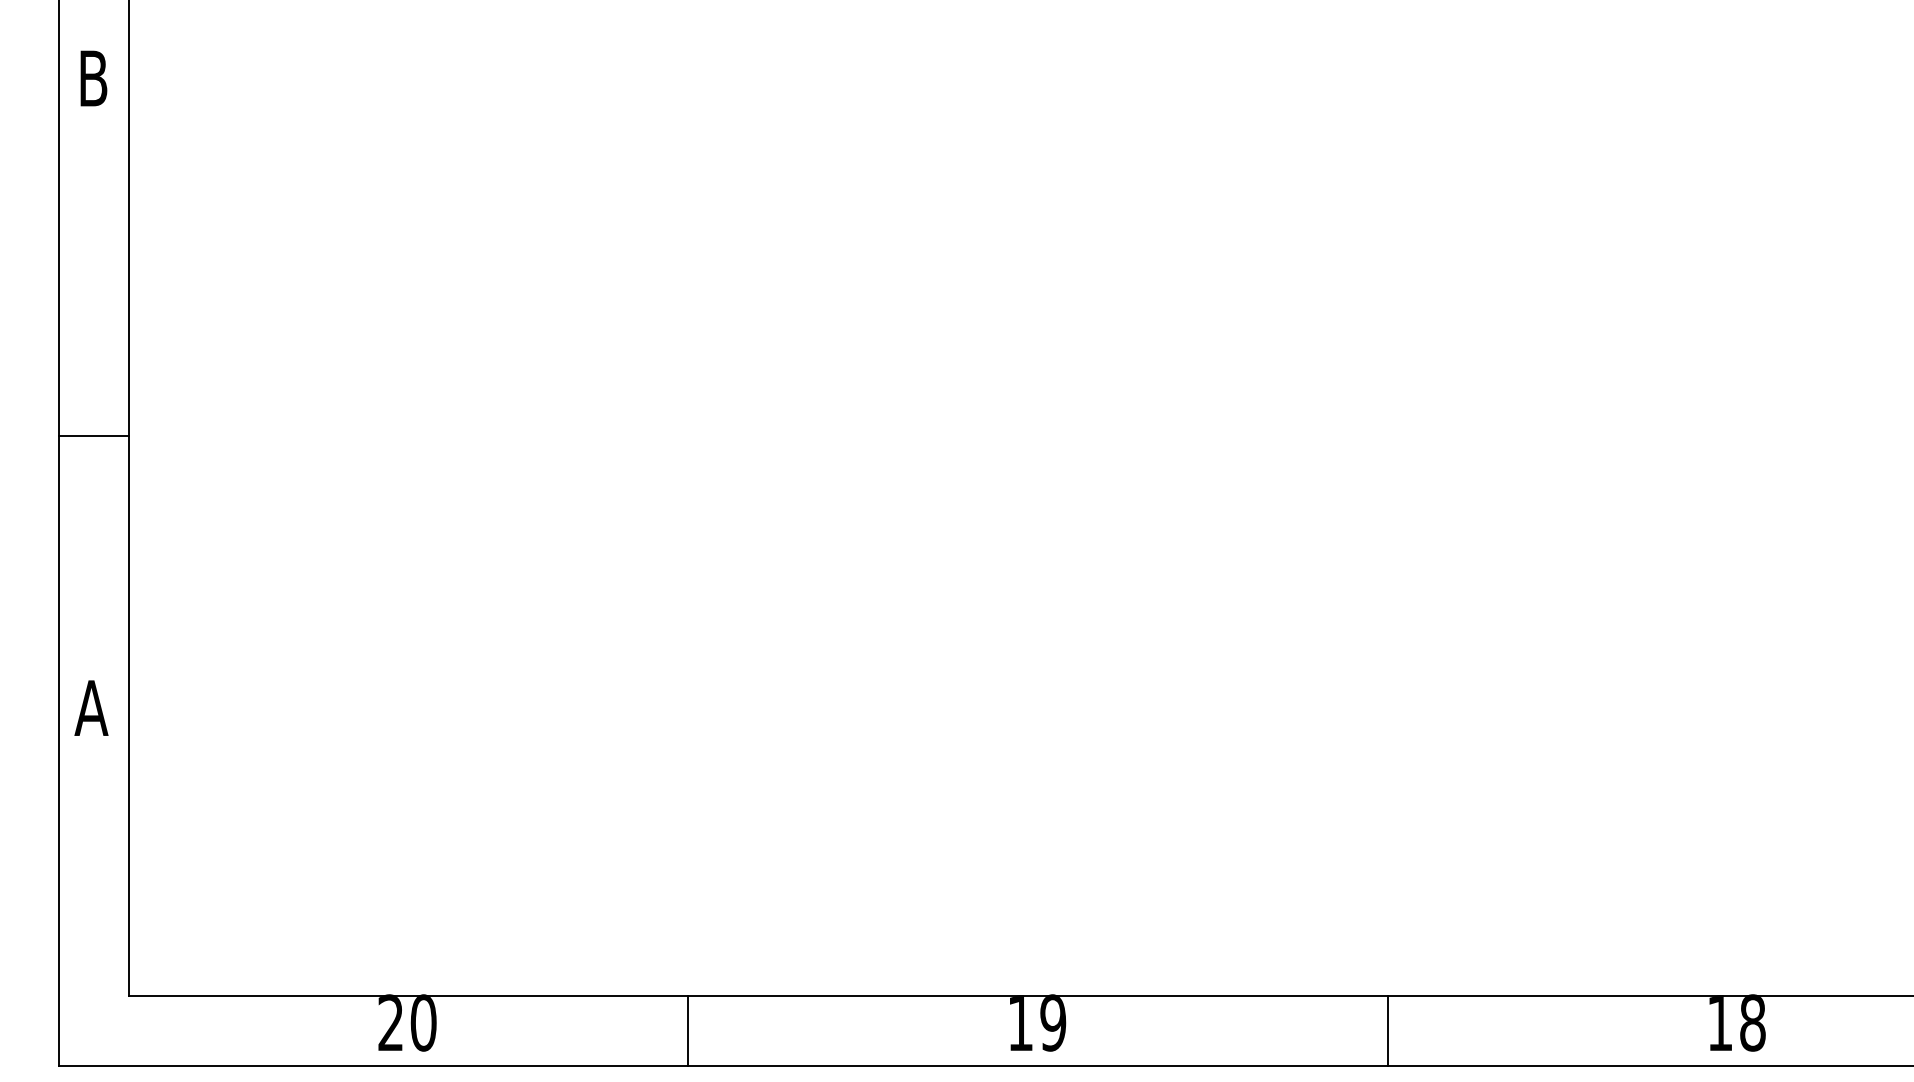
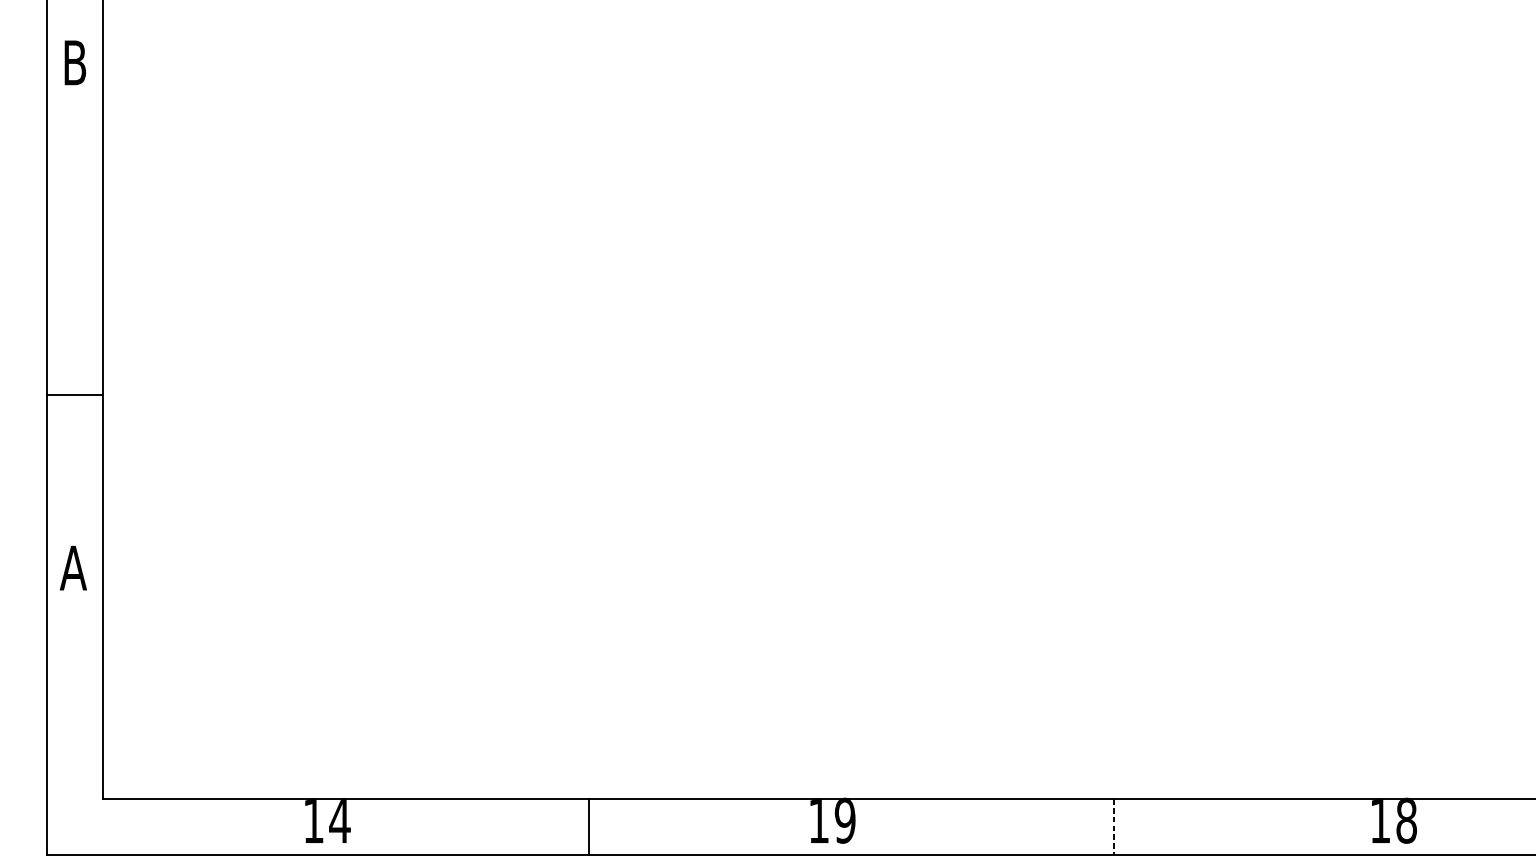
line: (93, 436) -> (75, 395), moved
text: (407, 1022) -> (327, 820), 20 -> 14
line: (688, 1031) -> (589, 827), moved
line: (1387, 1031) -> (1113, 827), solid -> dashed

